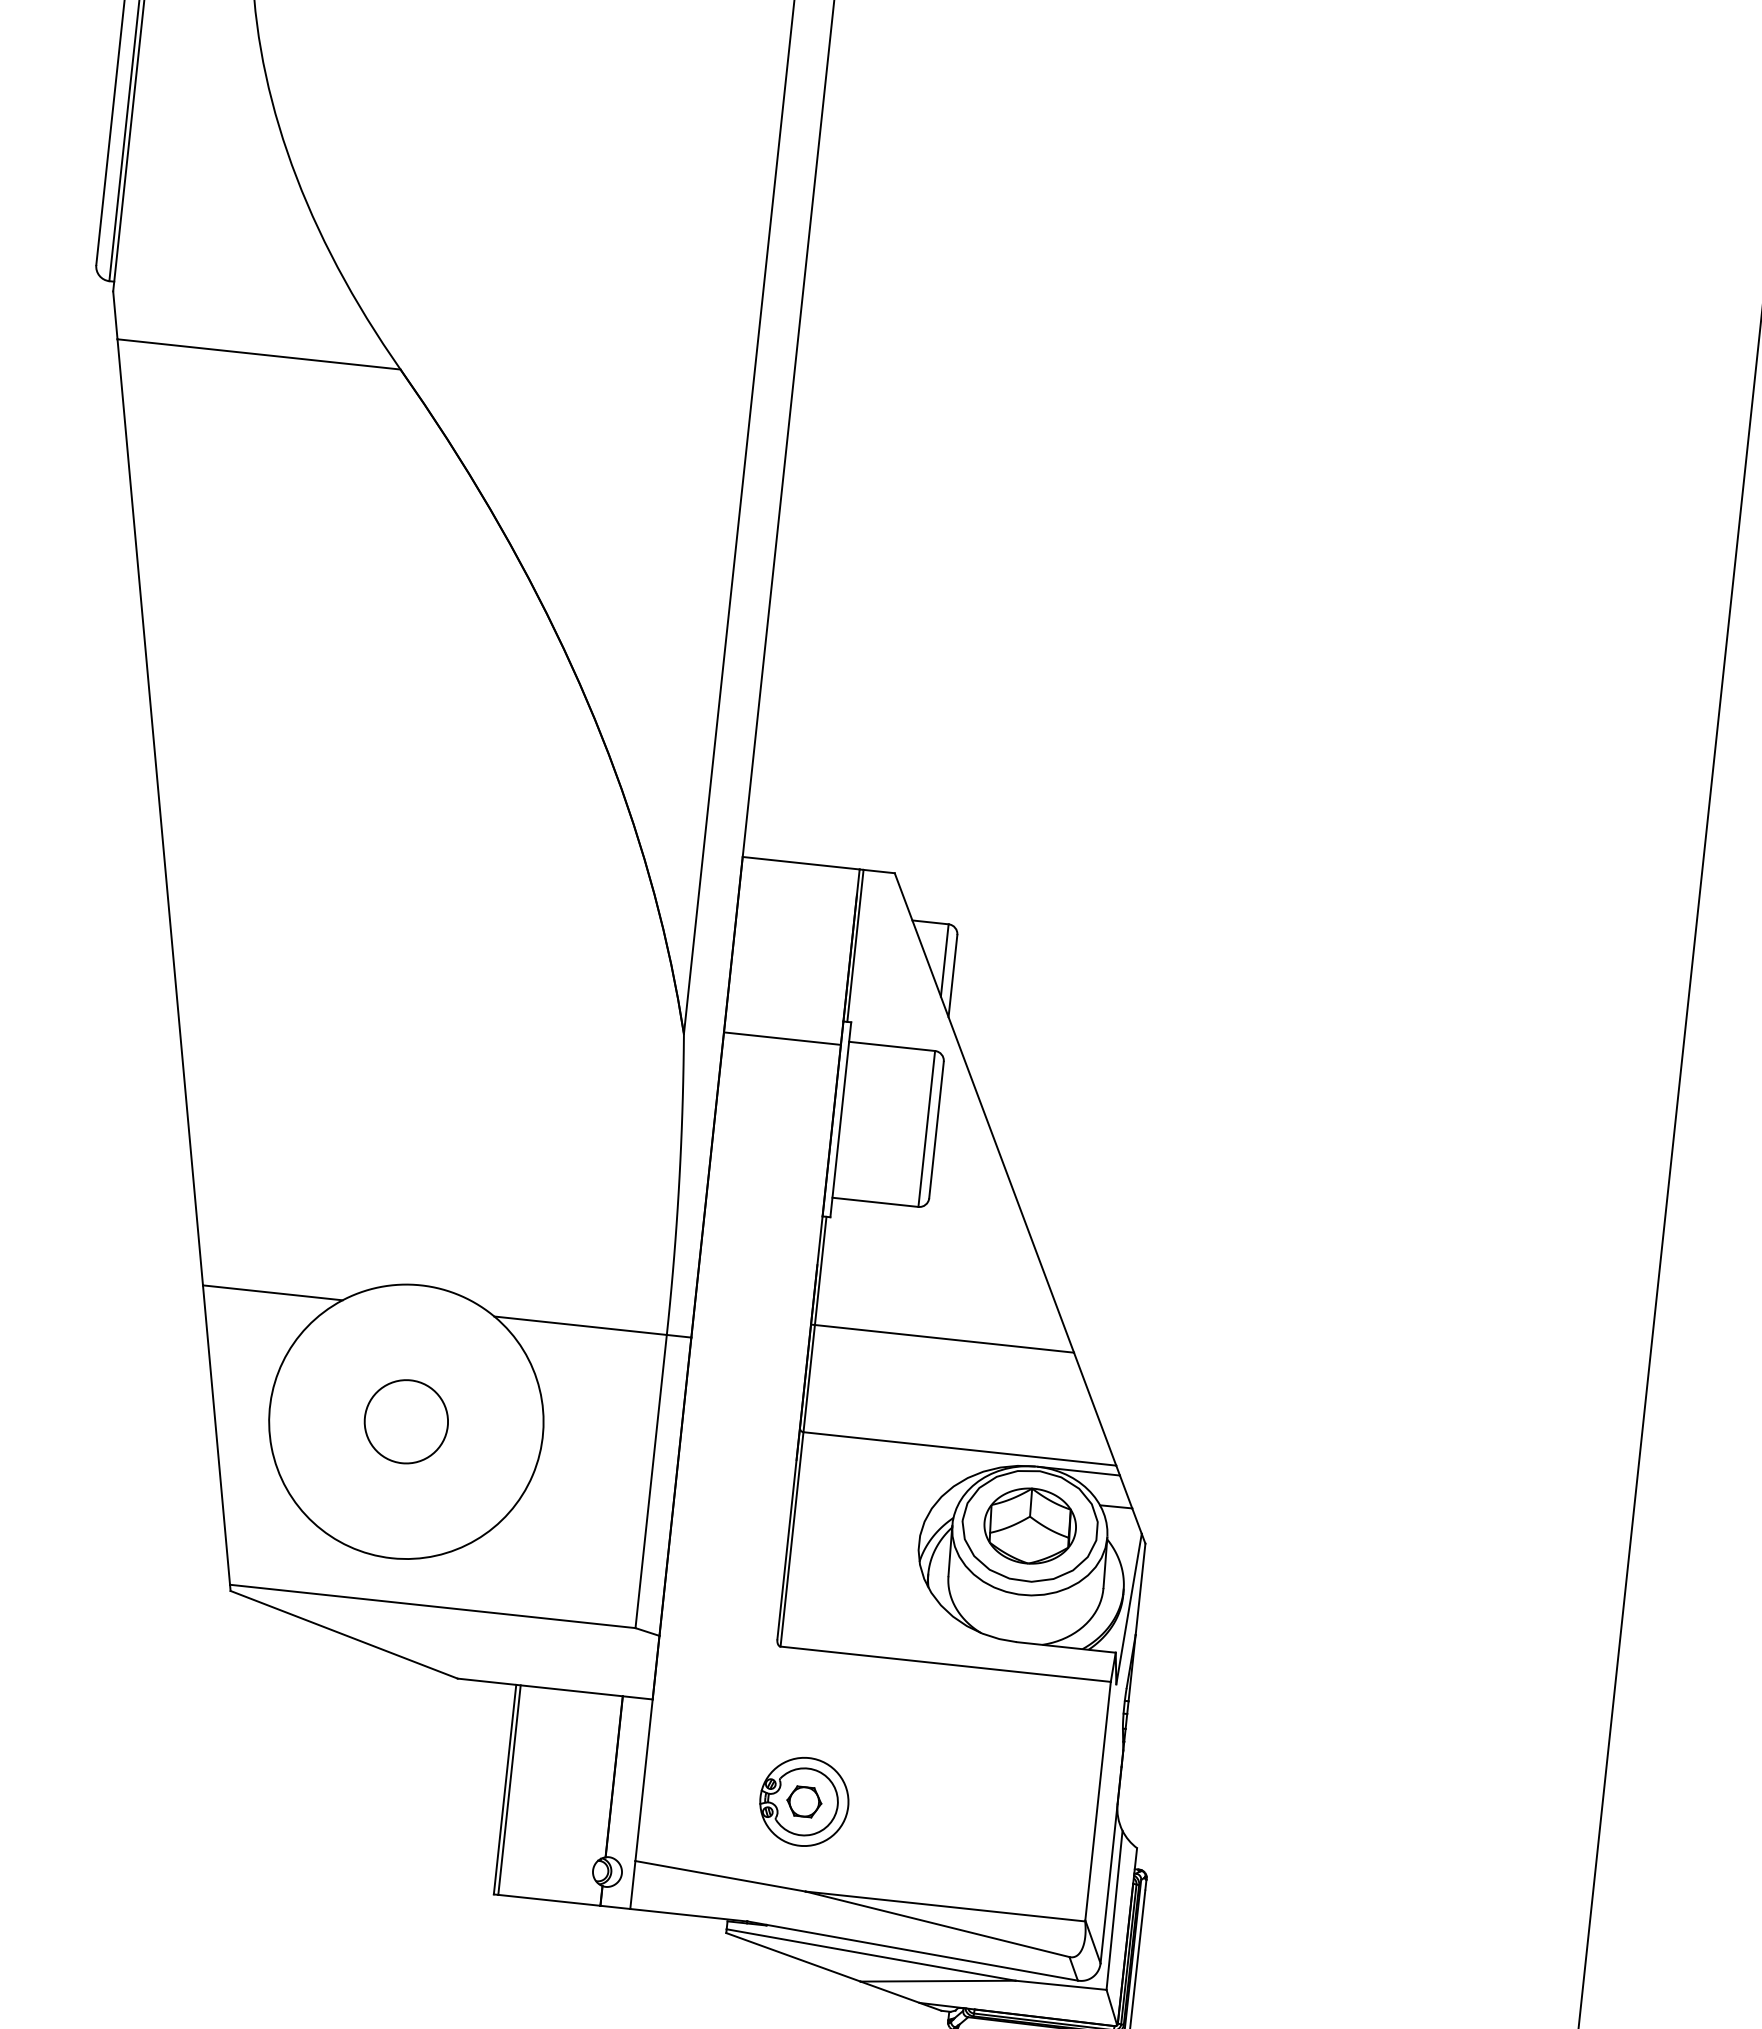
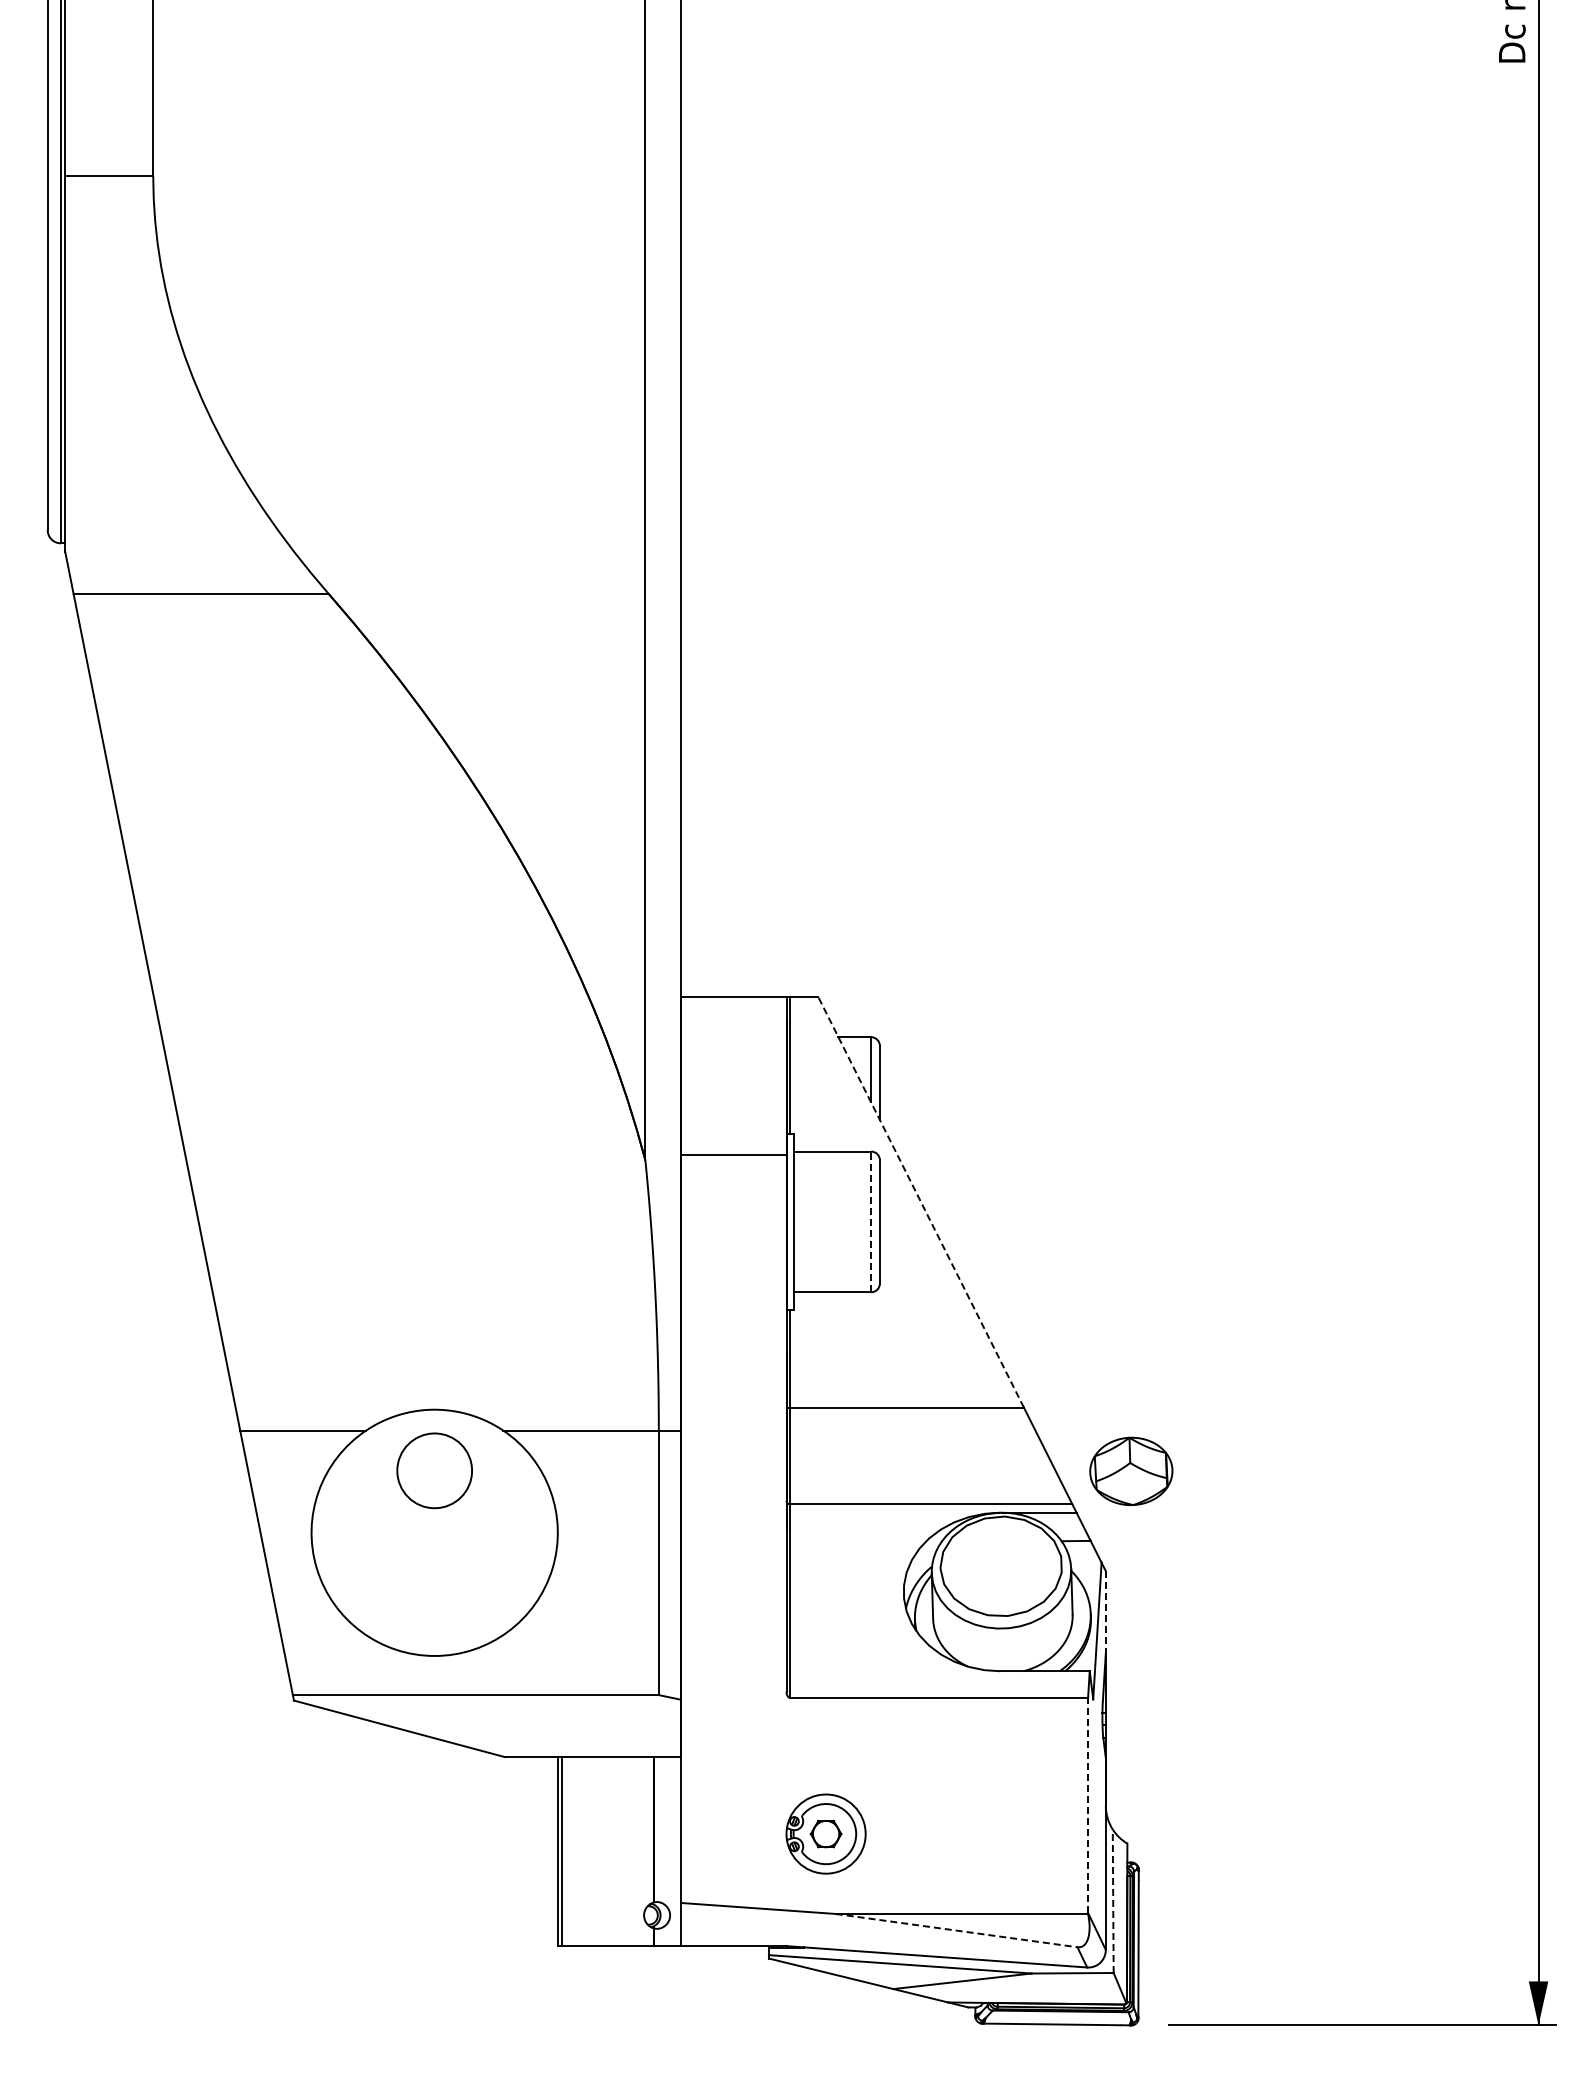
line: (984, 1113) -> (921, 1202), solid -> dashed
line: (927, 1128) -> (871, 1221), solid -> dashed
circle: (406, 1421) -> (434, 1470), moved
part: (1030, 1525) -> (1131, 1470), moved
line: (1140, 1589) -> (1105, 1612), solid -> dashed
line: (1098, 1801) -> (1088, 1805), solid -> dashed
line: (1114, 1910) -> (1113, 1901), solid -> dashed
line: (937, 1924) -> (956, 1930), solid -> dashed

